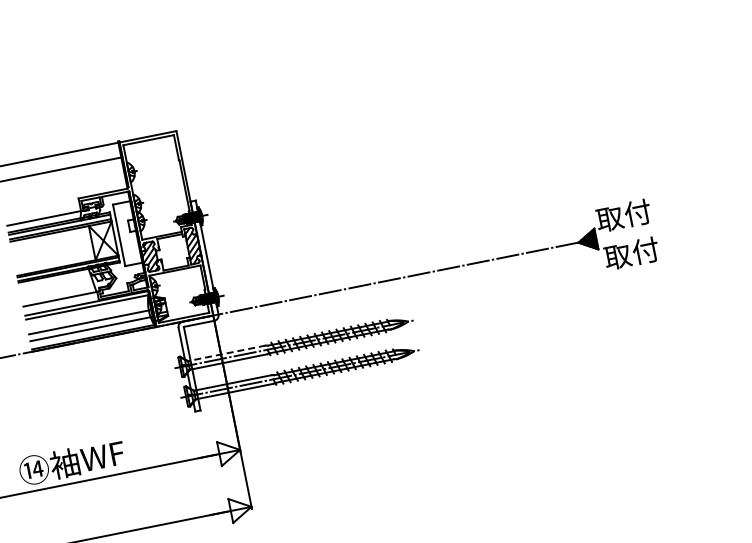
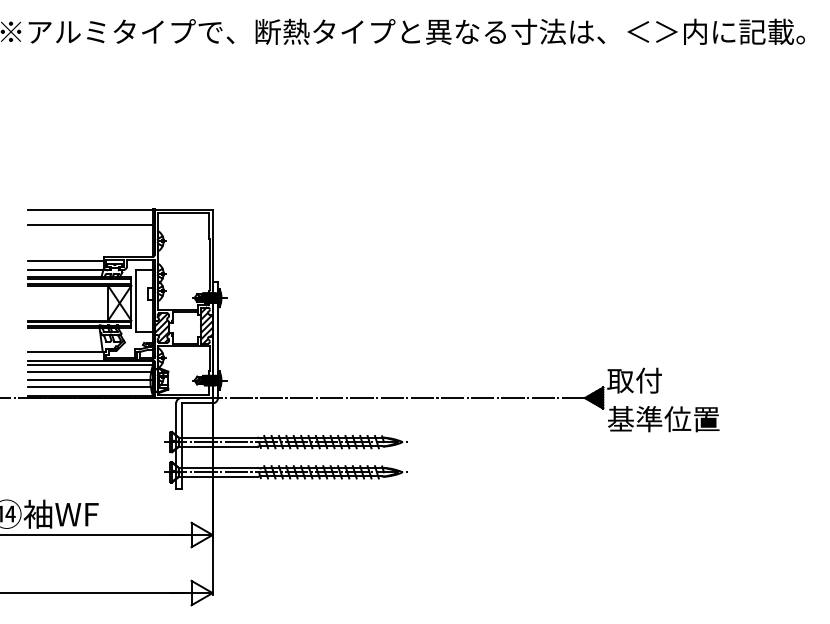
line: (42, 209) -> (65, 260), added
text: (659, 248) -> (663, 419), 取付 -> 基準位置
line: (88, 314) -> (90, 372), added
line: (226, 353) -> (218, 437), dashed -> solid

